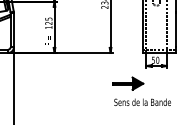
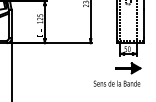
part: (128, 83) -> (128, 68), moved

